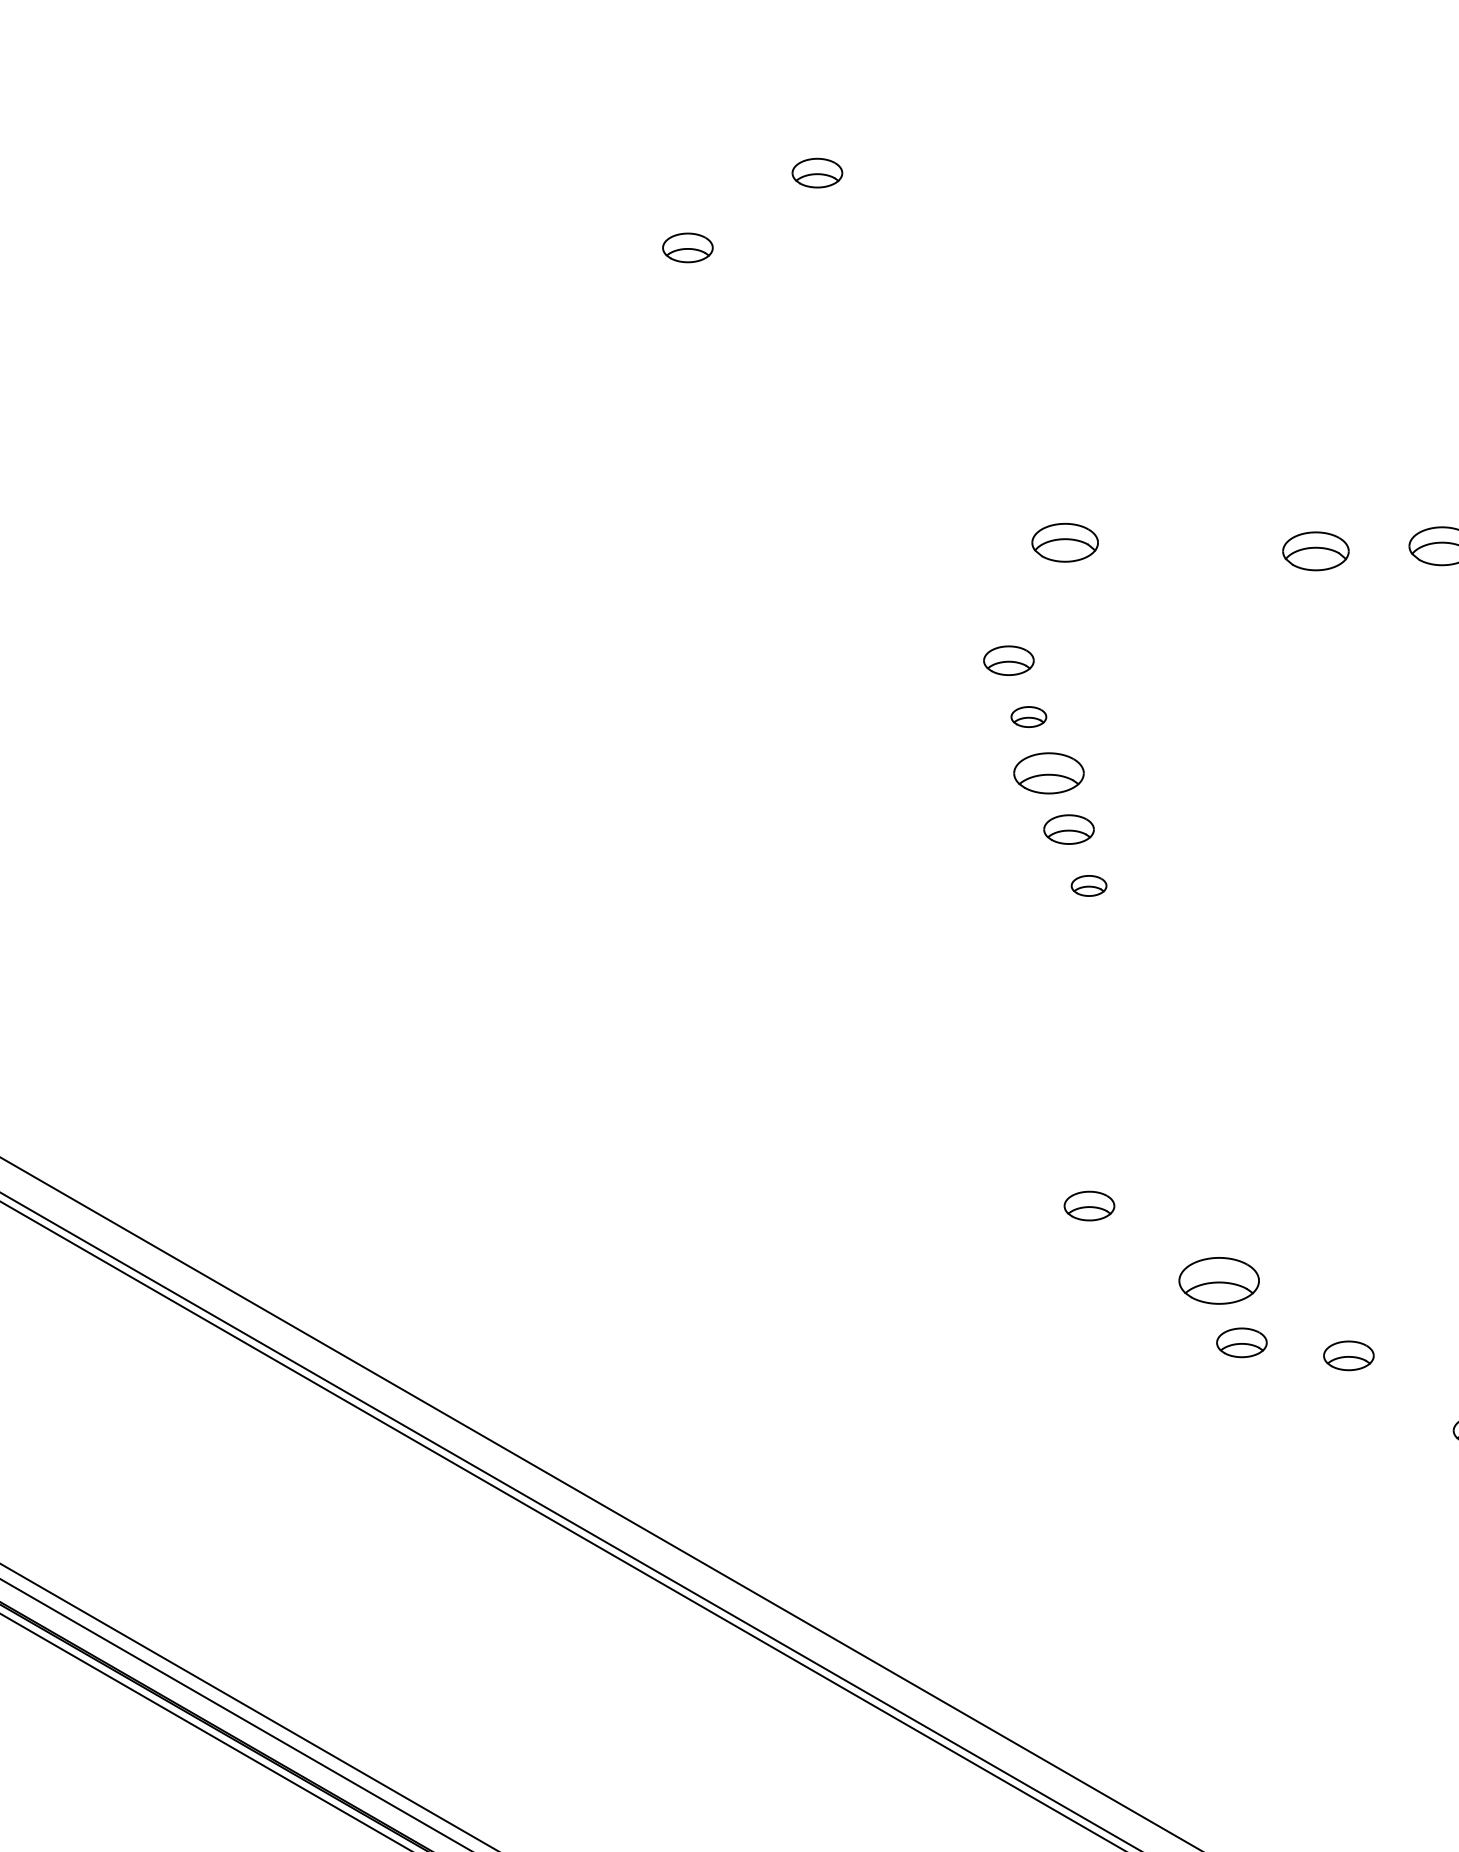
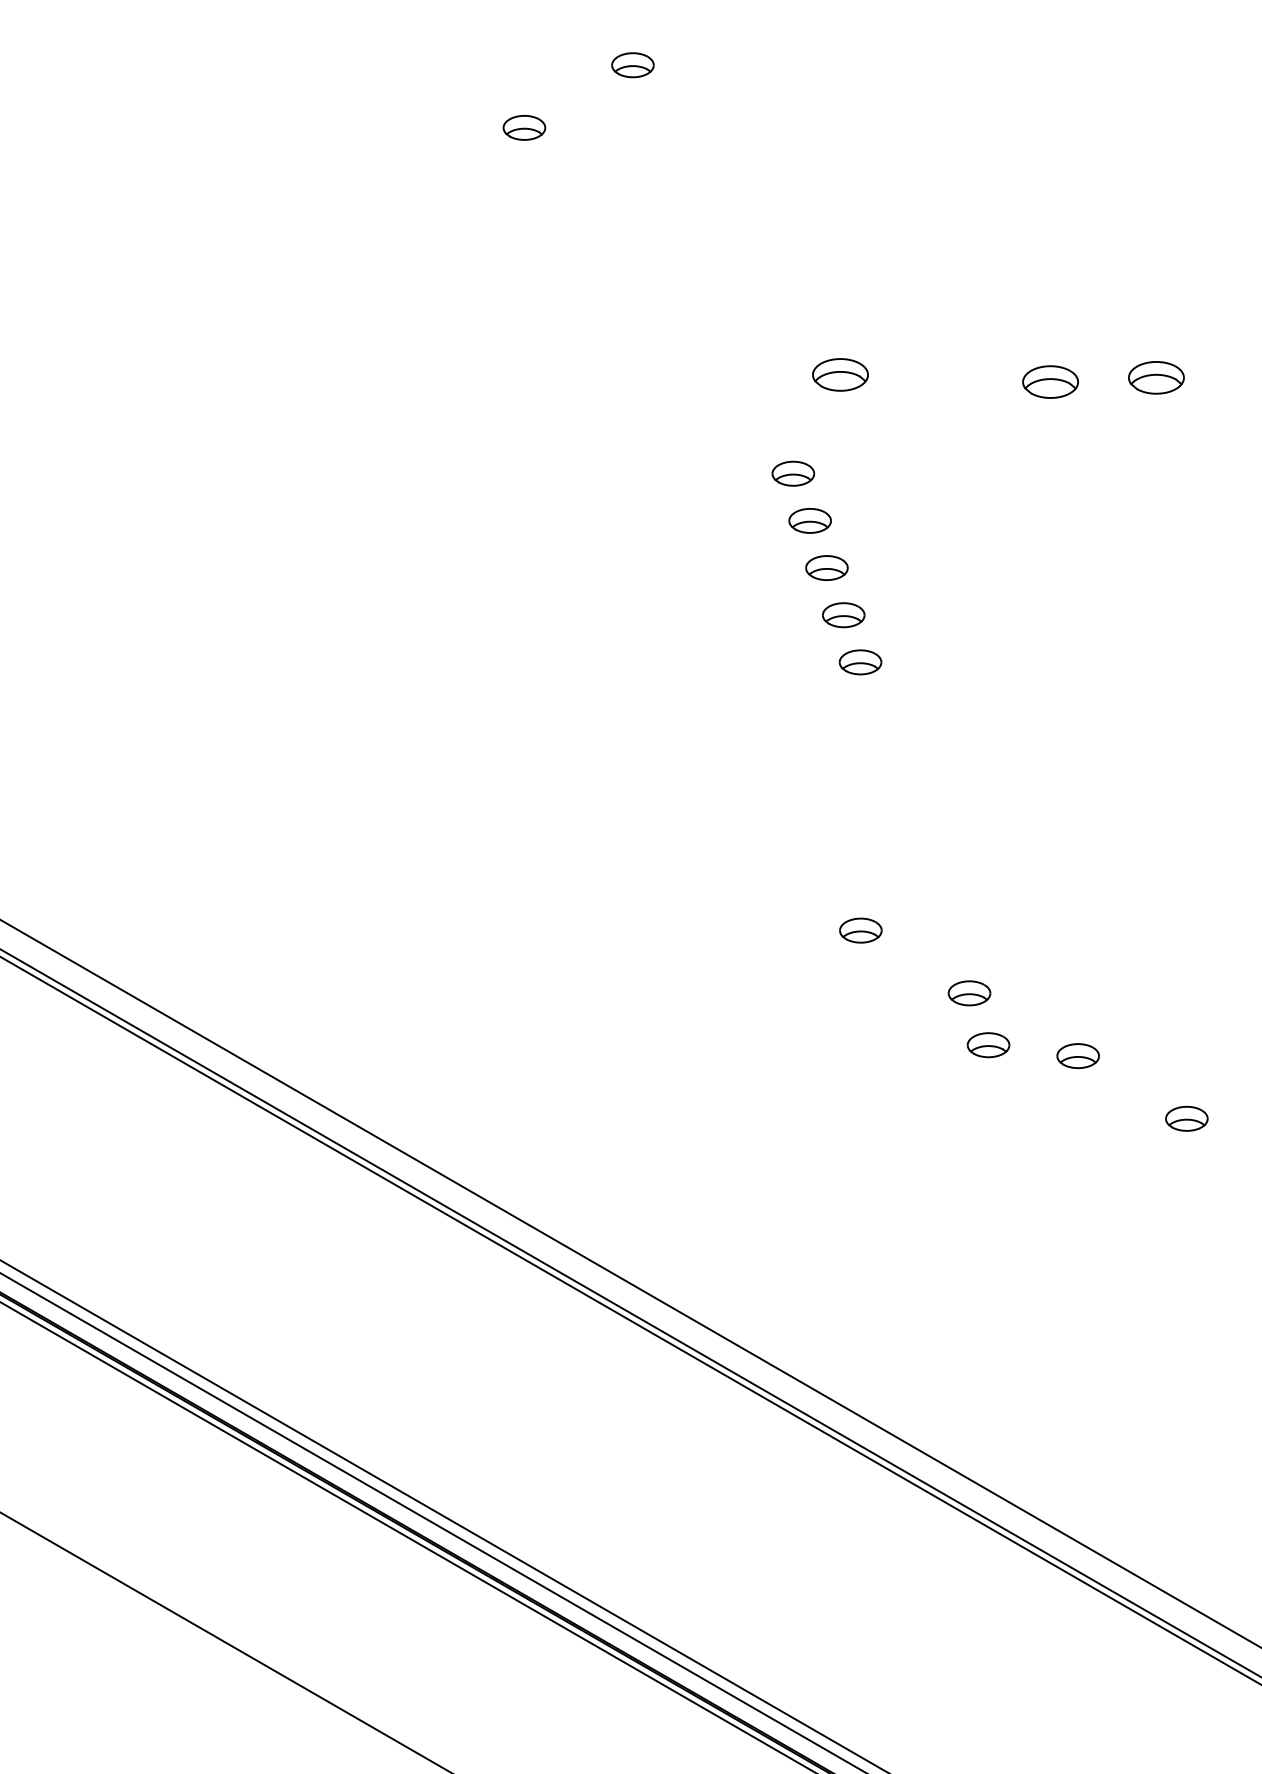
part: (1028, 716) -> (809, 520), size x1.43
part: (1048, 772) -> (826, 567), size x0.71
part: (1089, 886) -> (860, 662), size x1.43
part: (1219, 1281) -> (969, 993), size x0.62

